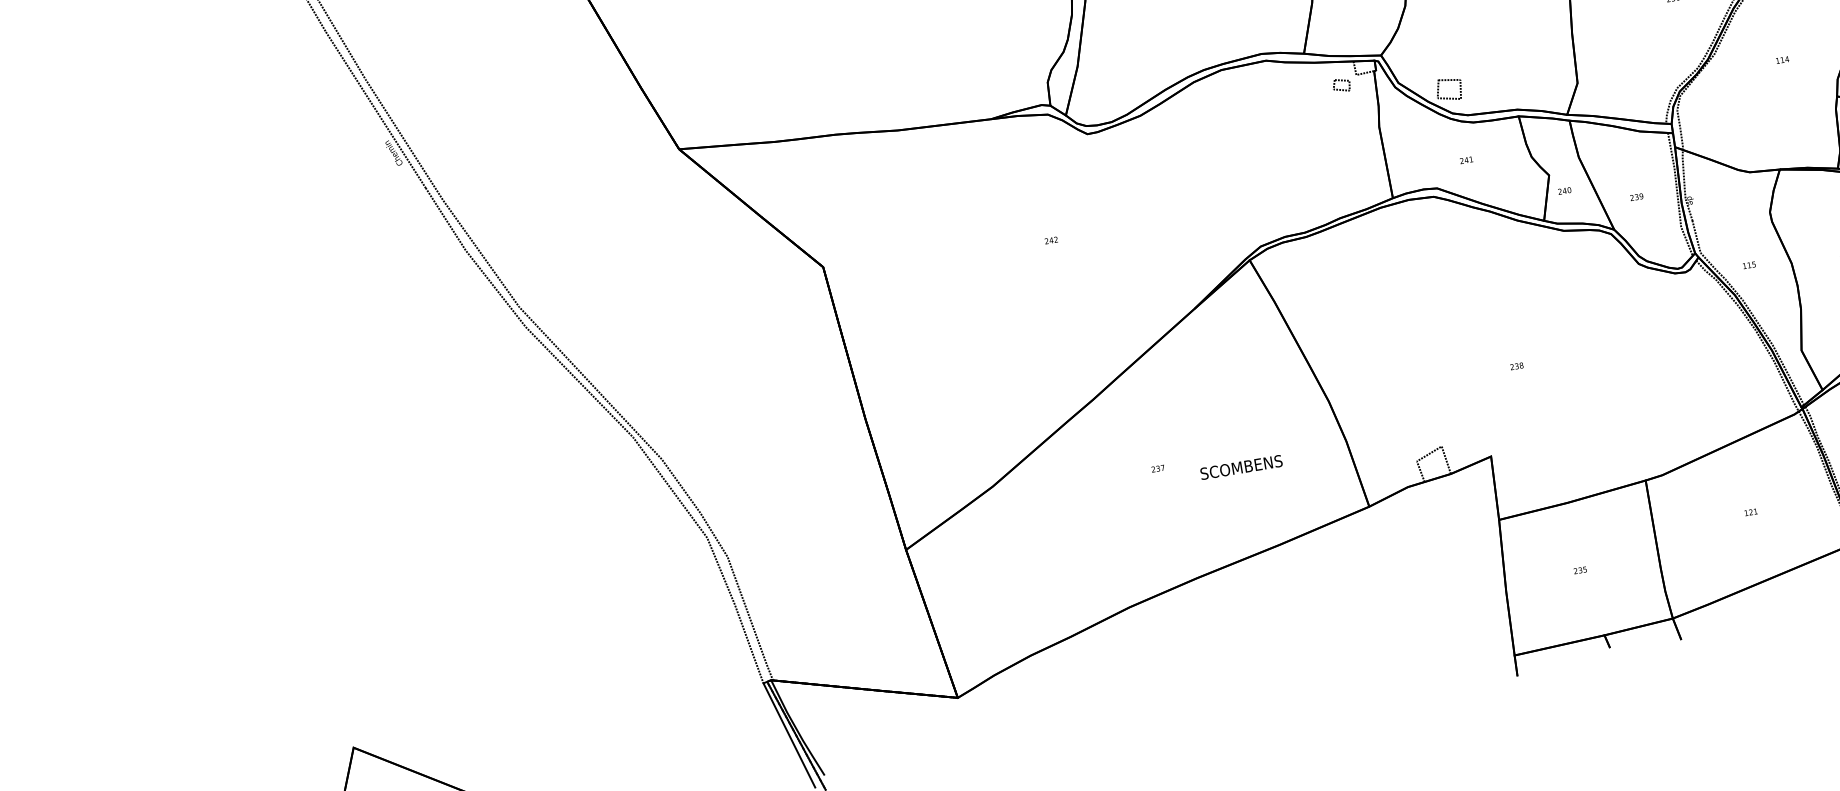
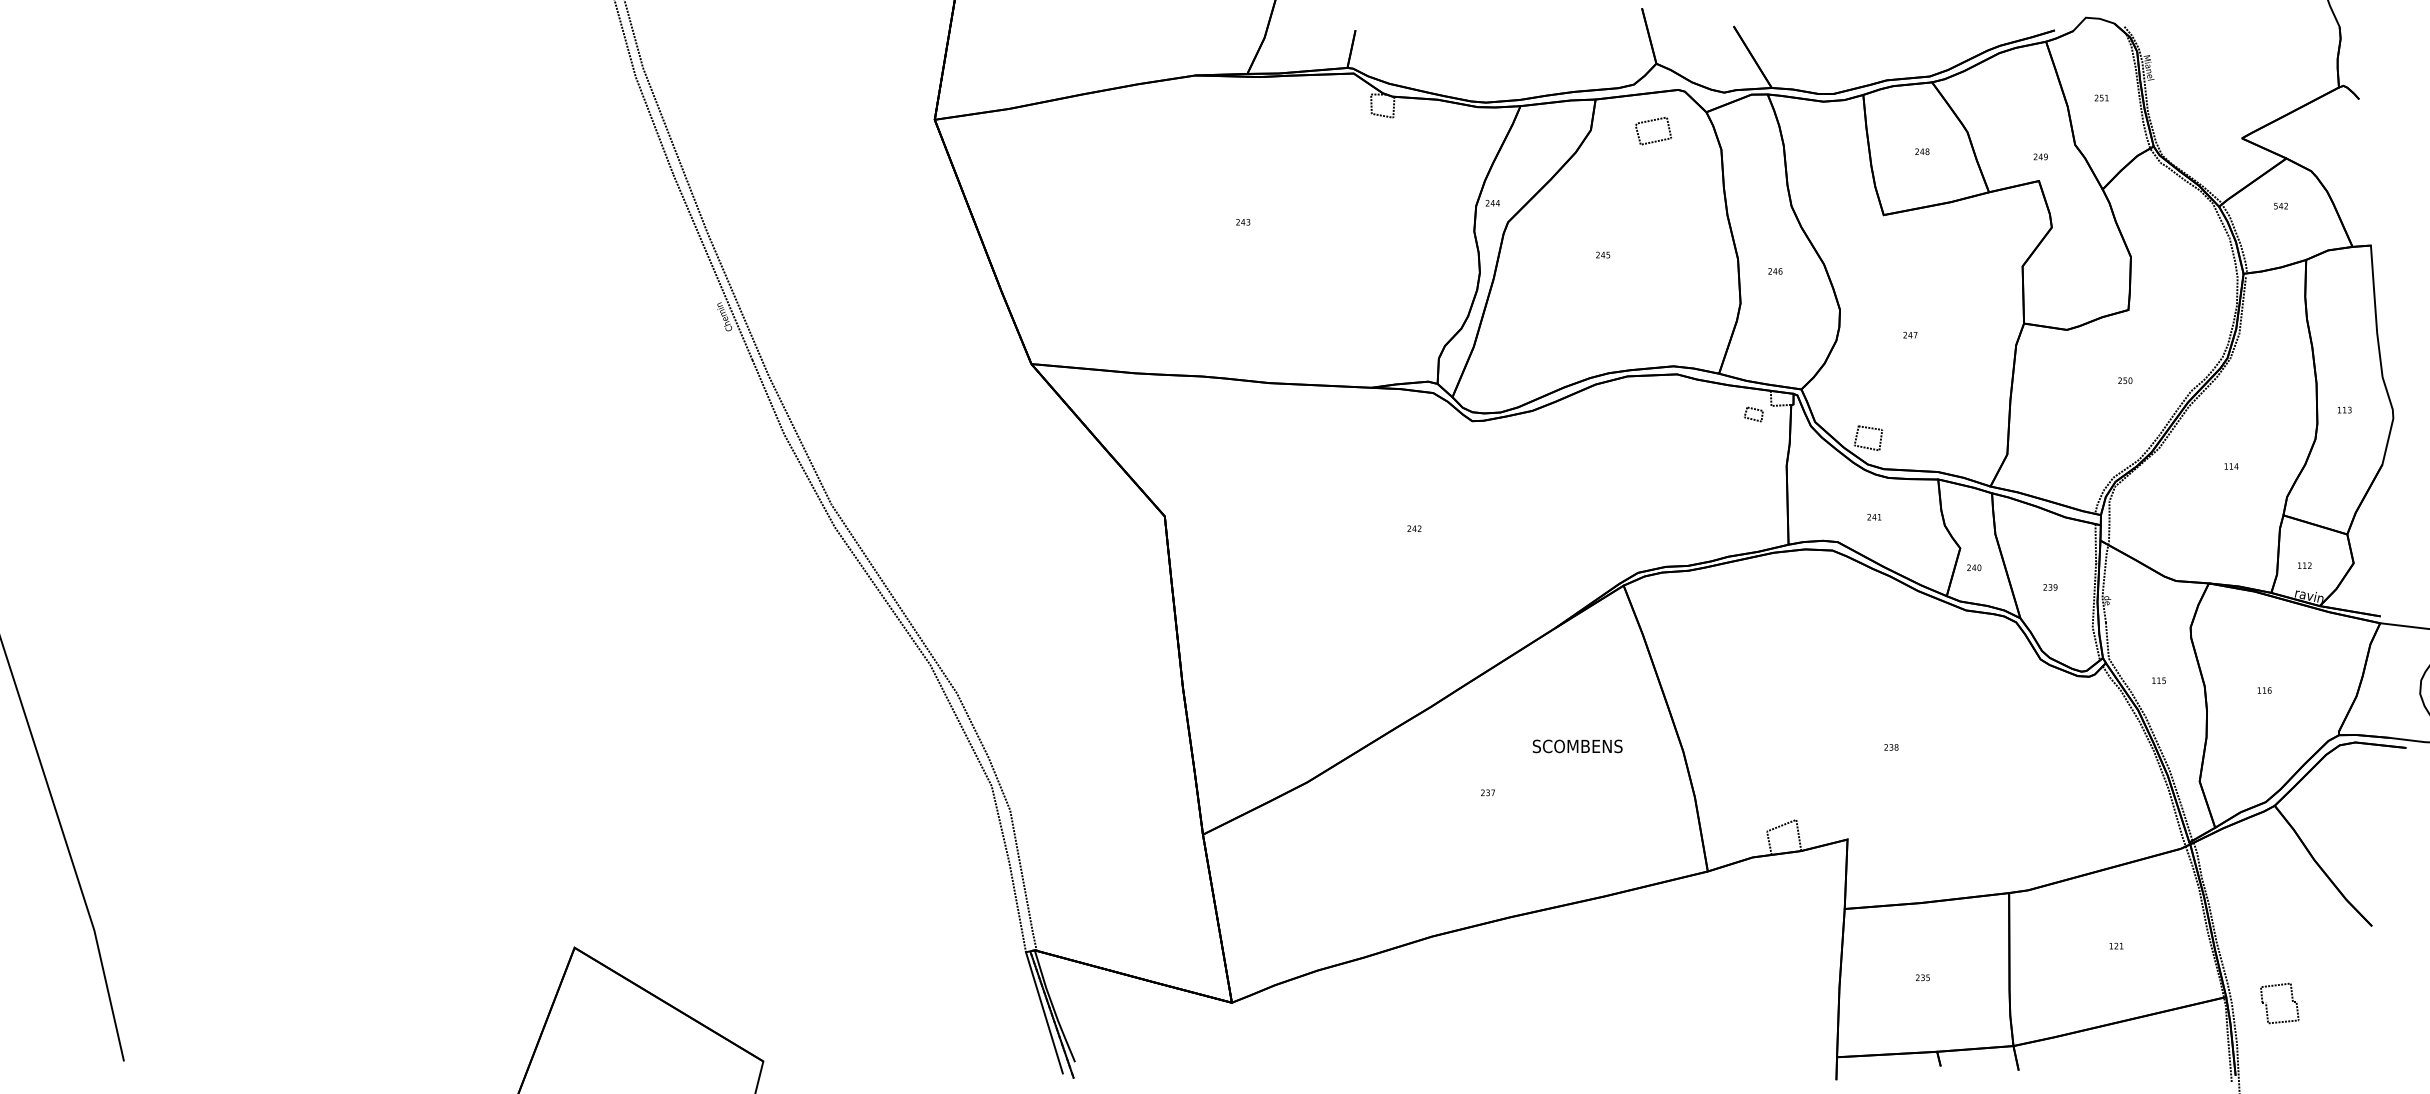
text: (1241, 467) -> (1577, 746), moved

